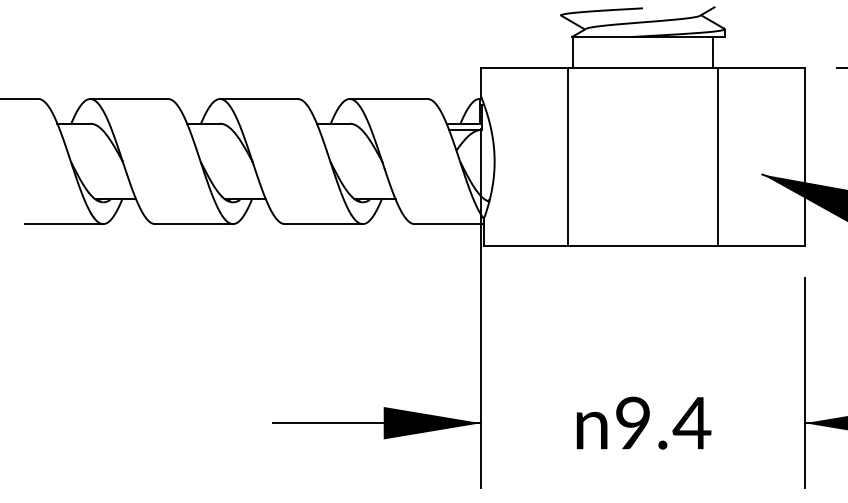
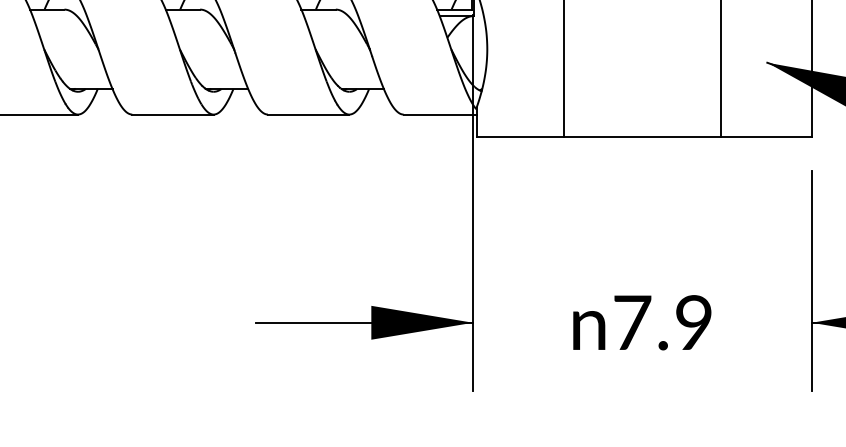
text: (663, 422) -> (663, 322), 9.4 -> 7.9

